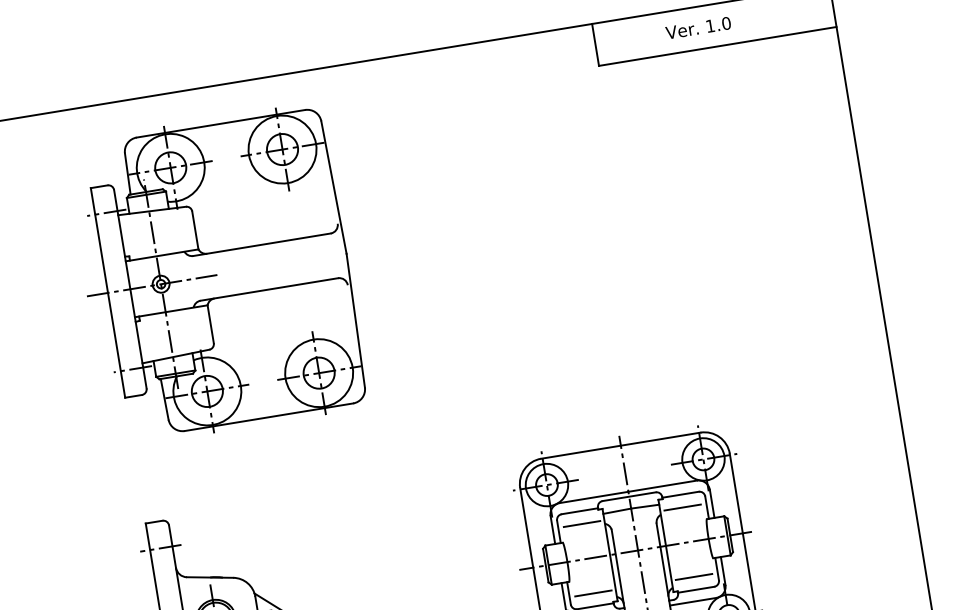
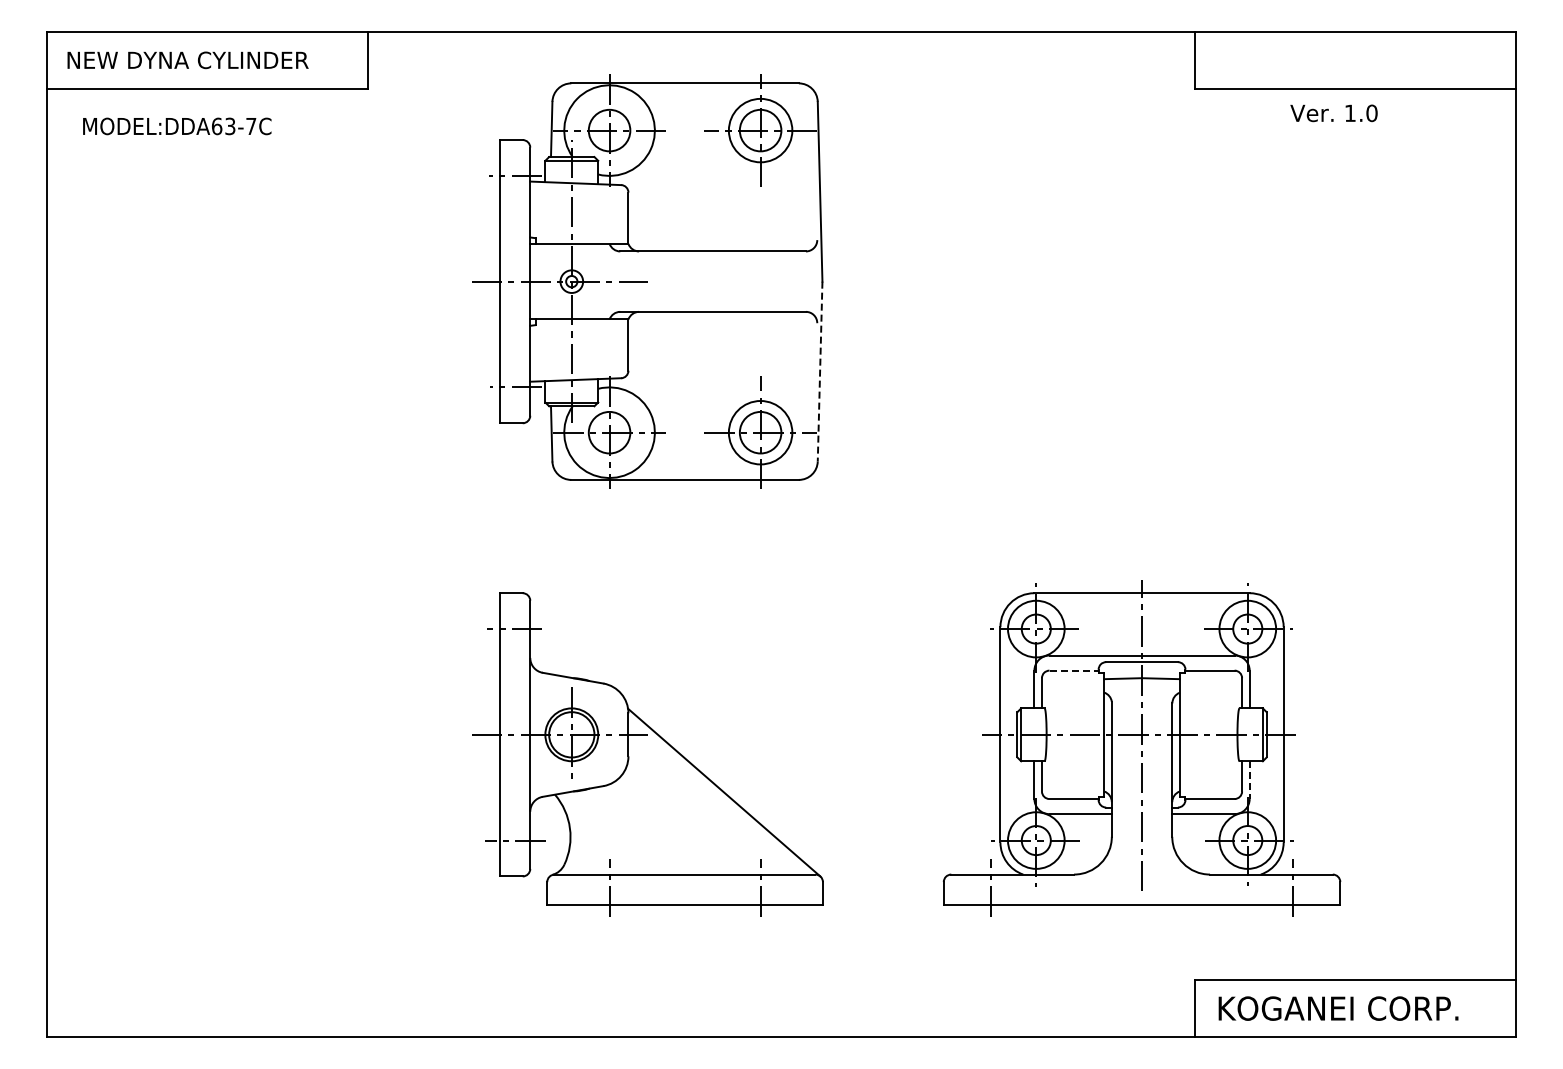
text: (697, 28) -> (1333, 113), moved
circle: (282, 149) -> (760, 130), size x0.7
line: (356, 320) -> (820, 371), solid -> dashed
circle: (319, 373) -> (760, 432), size x0.7
line: (682, 507) -> (1209, 687), removed
line: (580, 511) -> (1074, 670), solid -> dashed
line: (581, 523) -> (1073, 687), removed
line: (723, 571) -> (1249, 780), solid -> dashed
line: (693, 576) -> (1209, 781), removed
line: (592, 593) -> (1073, 781), removed

